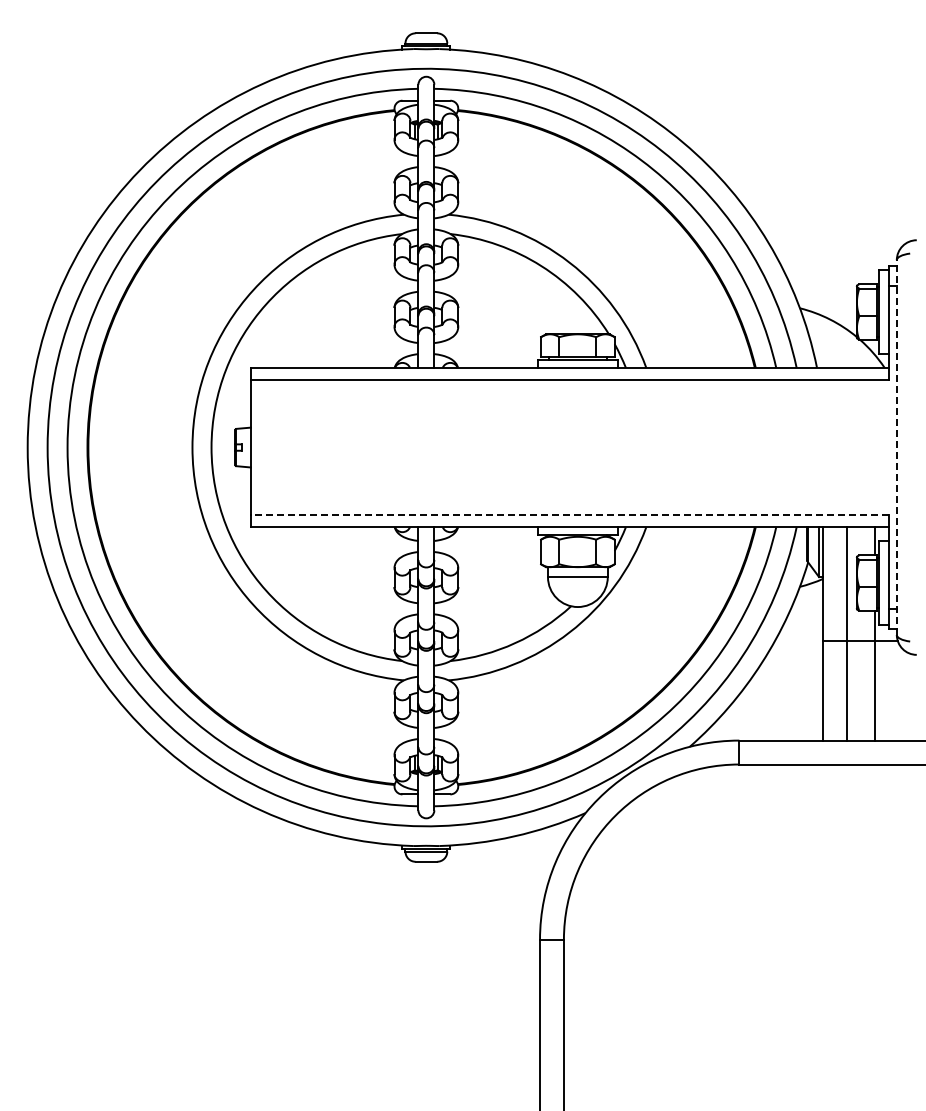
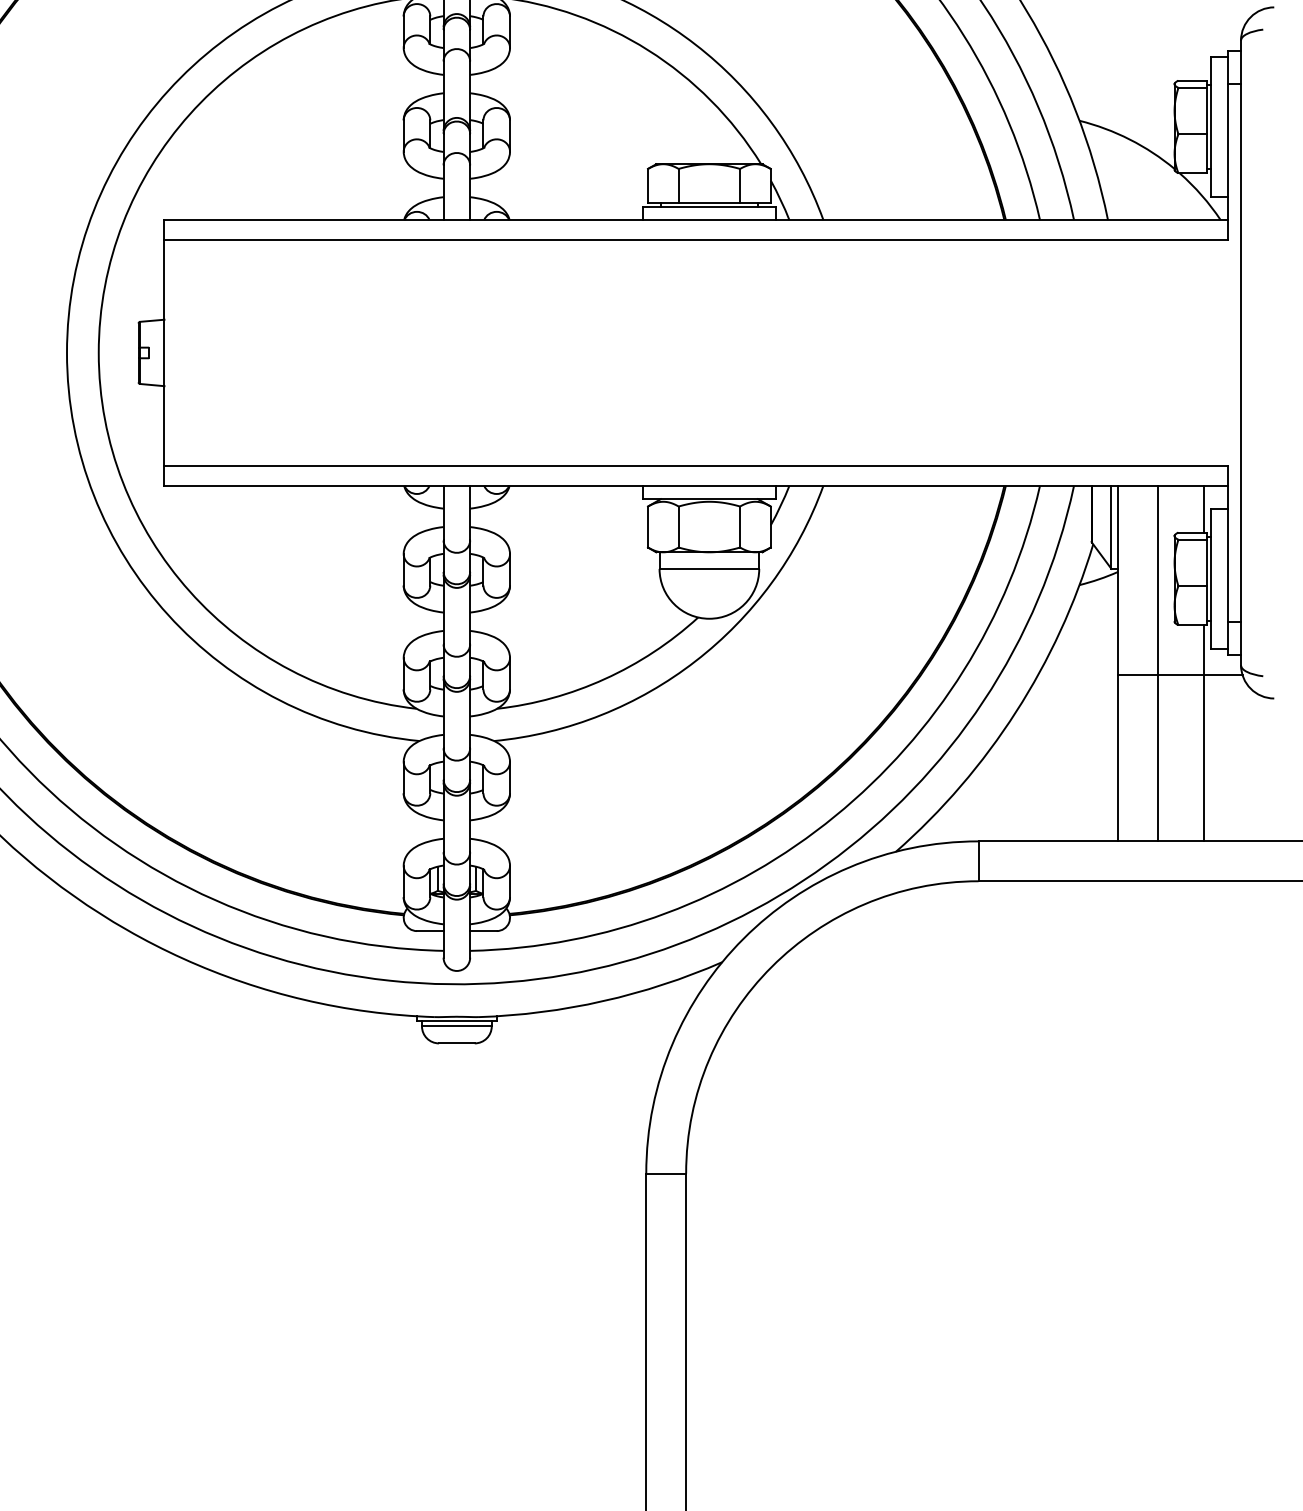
line: (896, 447) -> (1240, 352), dashed -> solid
line: (569, 515) -> (695, 466), dashed -> solid

